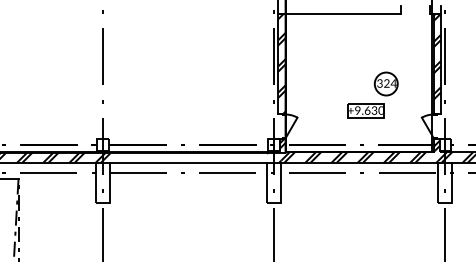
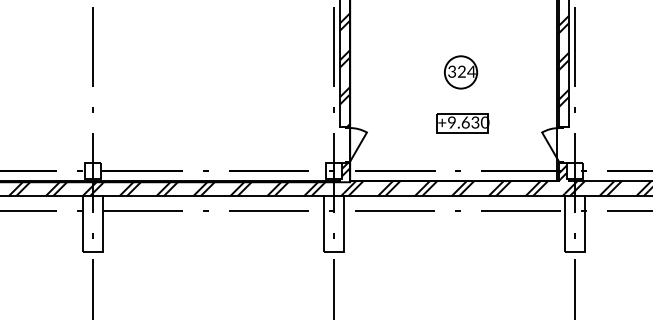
part: (385, 83) -> (459, 71), moved
hatch: (188, 157) -> (213, 188), added

